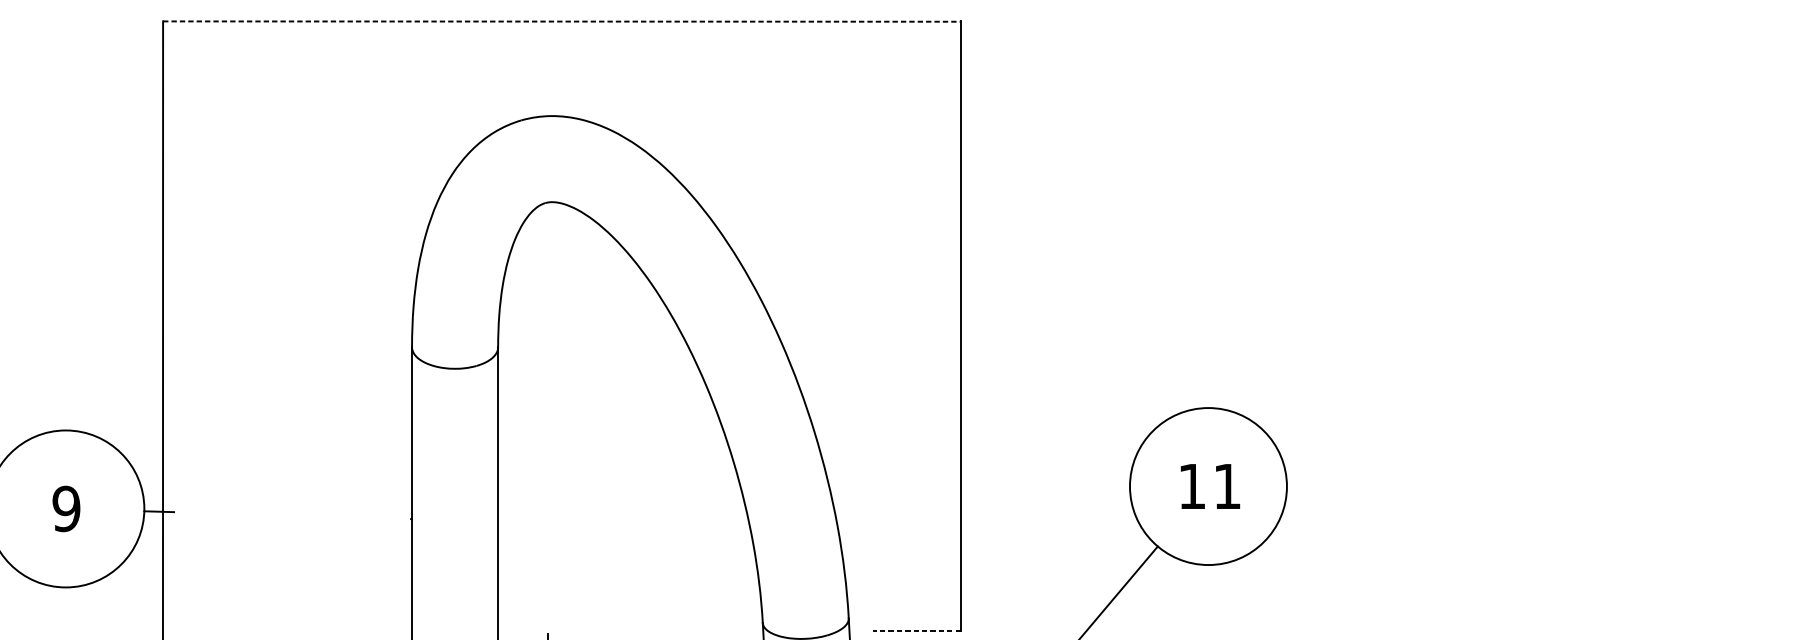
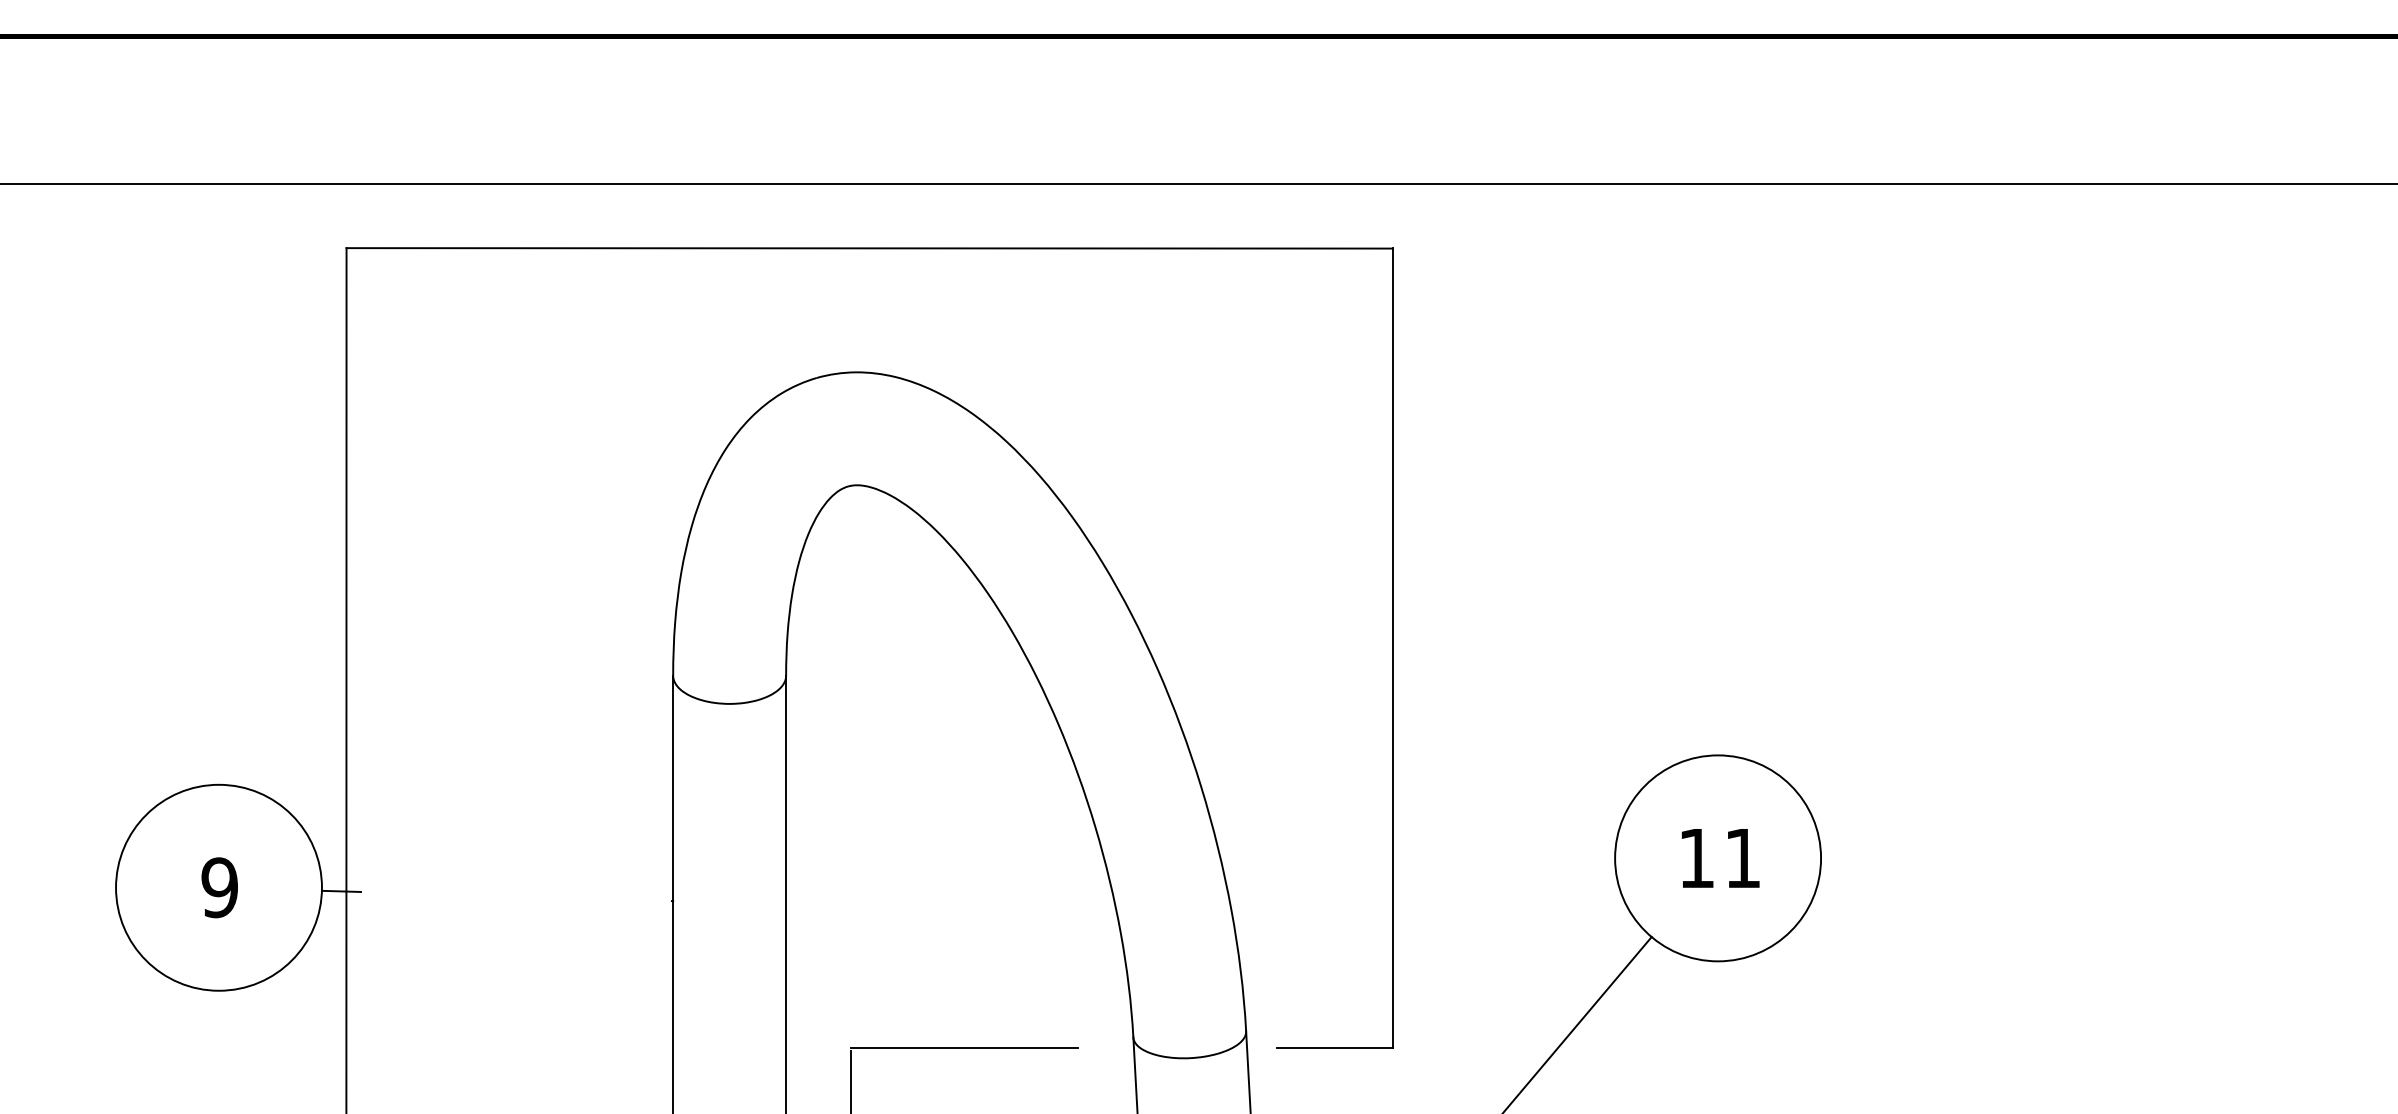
line: (562, 21) -> (870, 248), dashed -> solid
line: (634, 630) -> (964, 1047), added
line: (916, 630) -> (1335, 1047), dashed -> solid

